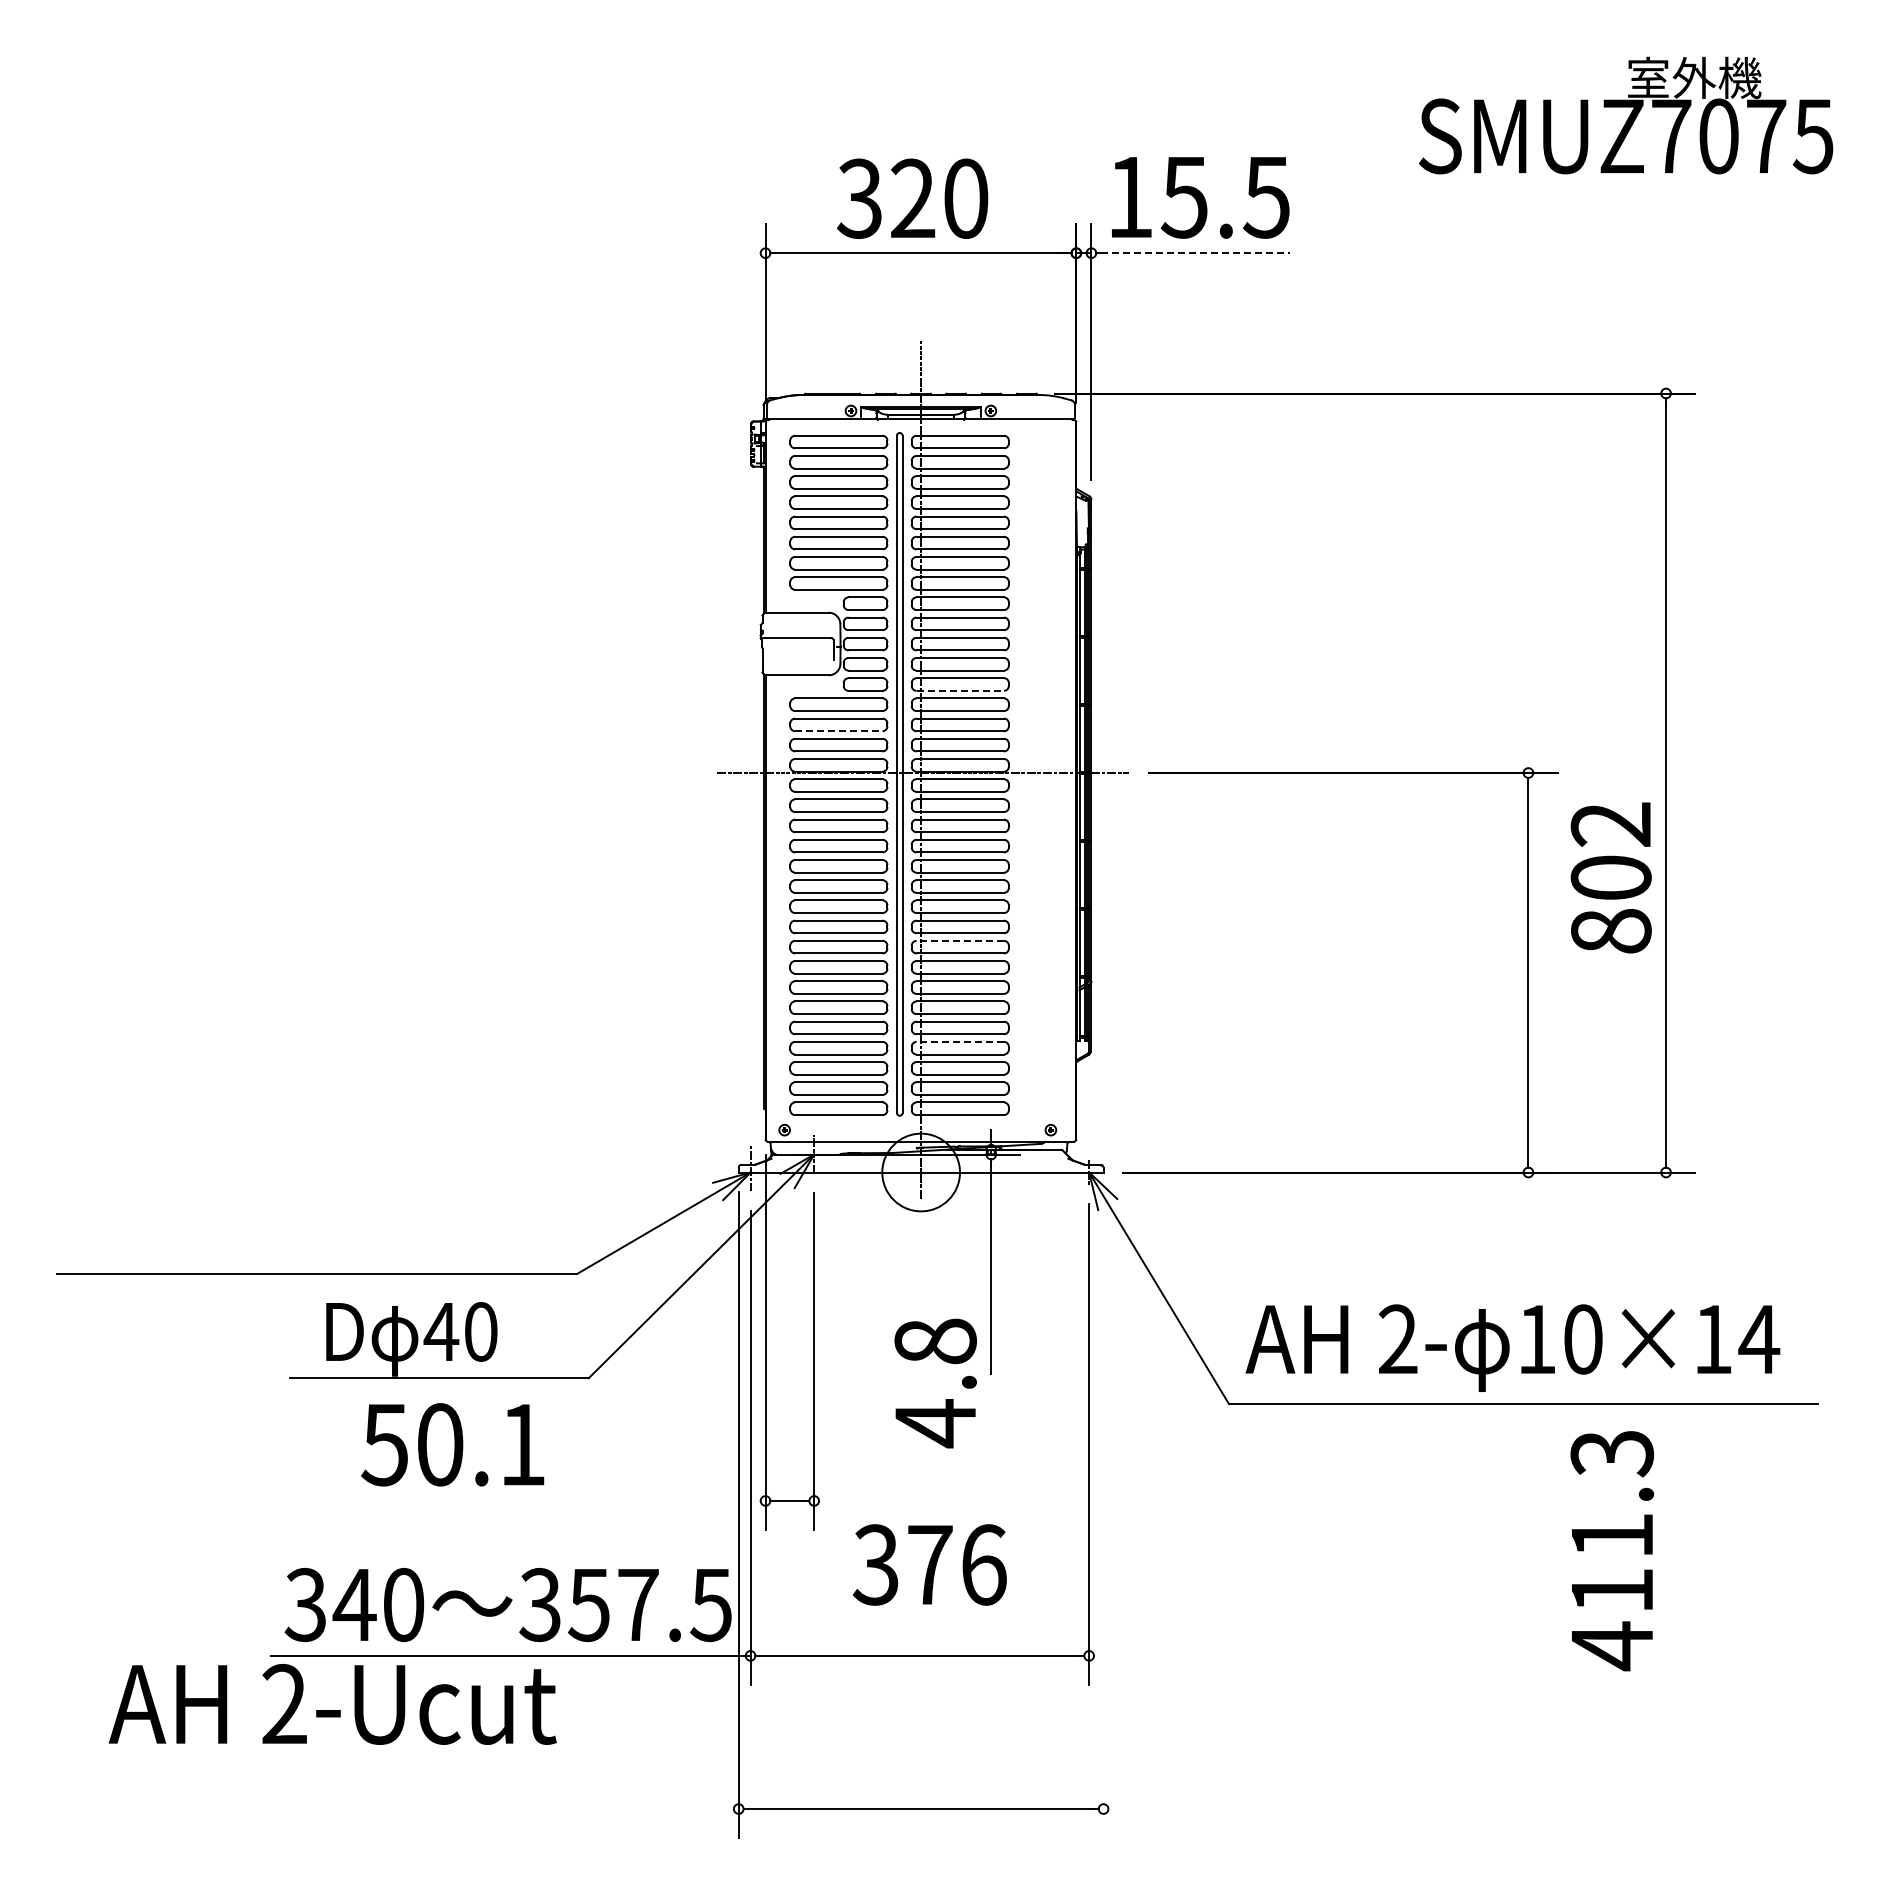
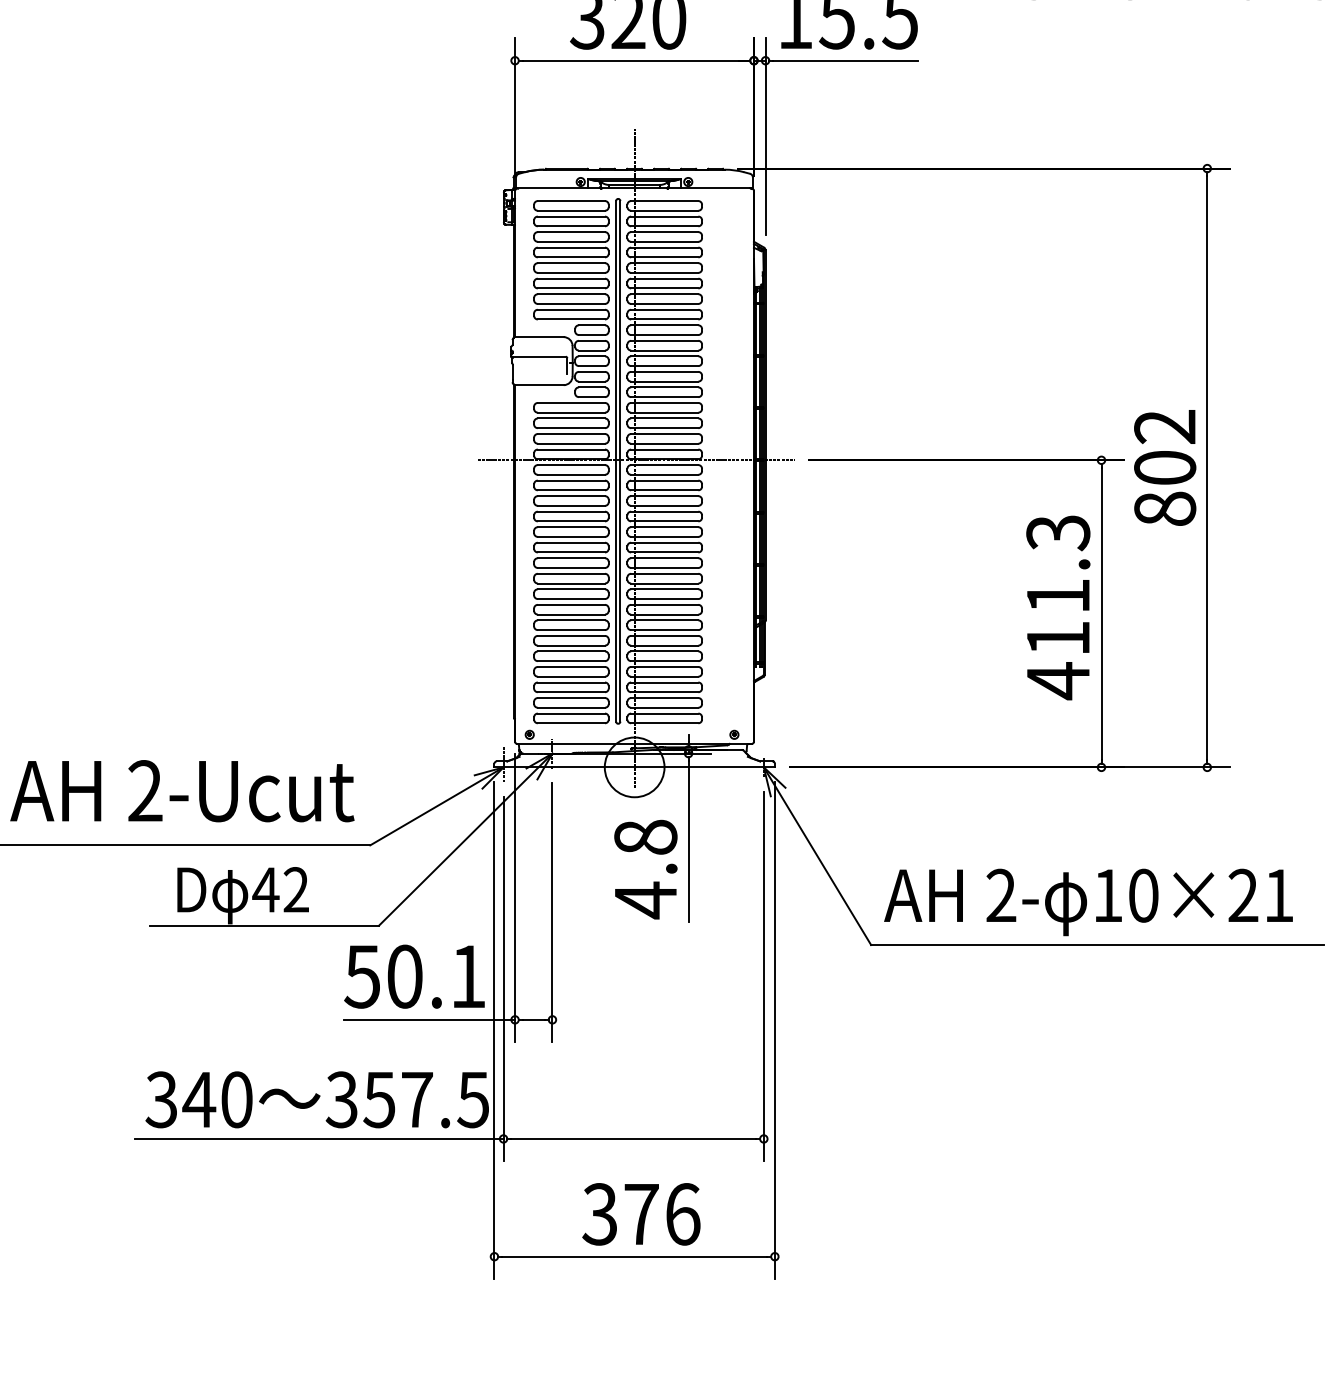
line: (1196, 253) -> (846, 60), dashed -> solid
line: (960, 690) -> (664, 396), dashed -> solid
line: (838, 731) -> (571, 428), dashed -> solid
text: (1610, 877) -> (1164, 467), moved
line: (960, 940) -> (664, 589), dashed -> solid
line: (960, 1041) -> (664, 666), dashed -> solid
text: (480, 1331) -> (295, 889), 40 -> 42
text: (1736, 1338) -> (1261, 894), 10×14 -> 10×21
text: (935, 1383) -> (645, 869), moved
text: (452, 1444) -> (414, 976), moved
line: (653, 1500) -> (428, 1019), added
line: (1103, 1514) -> (774, 1030), added
text: (1612, 1551) -> (1058, 608), moved
text: (929, 1564) -> (641, 1214), moved
text: (332, 1704) -> (182, 791), moved

